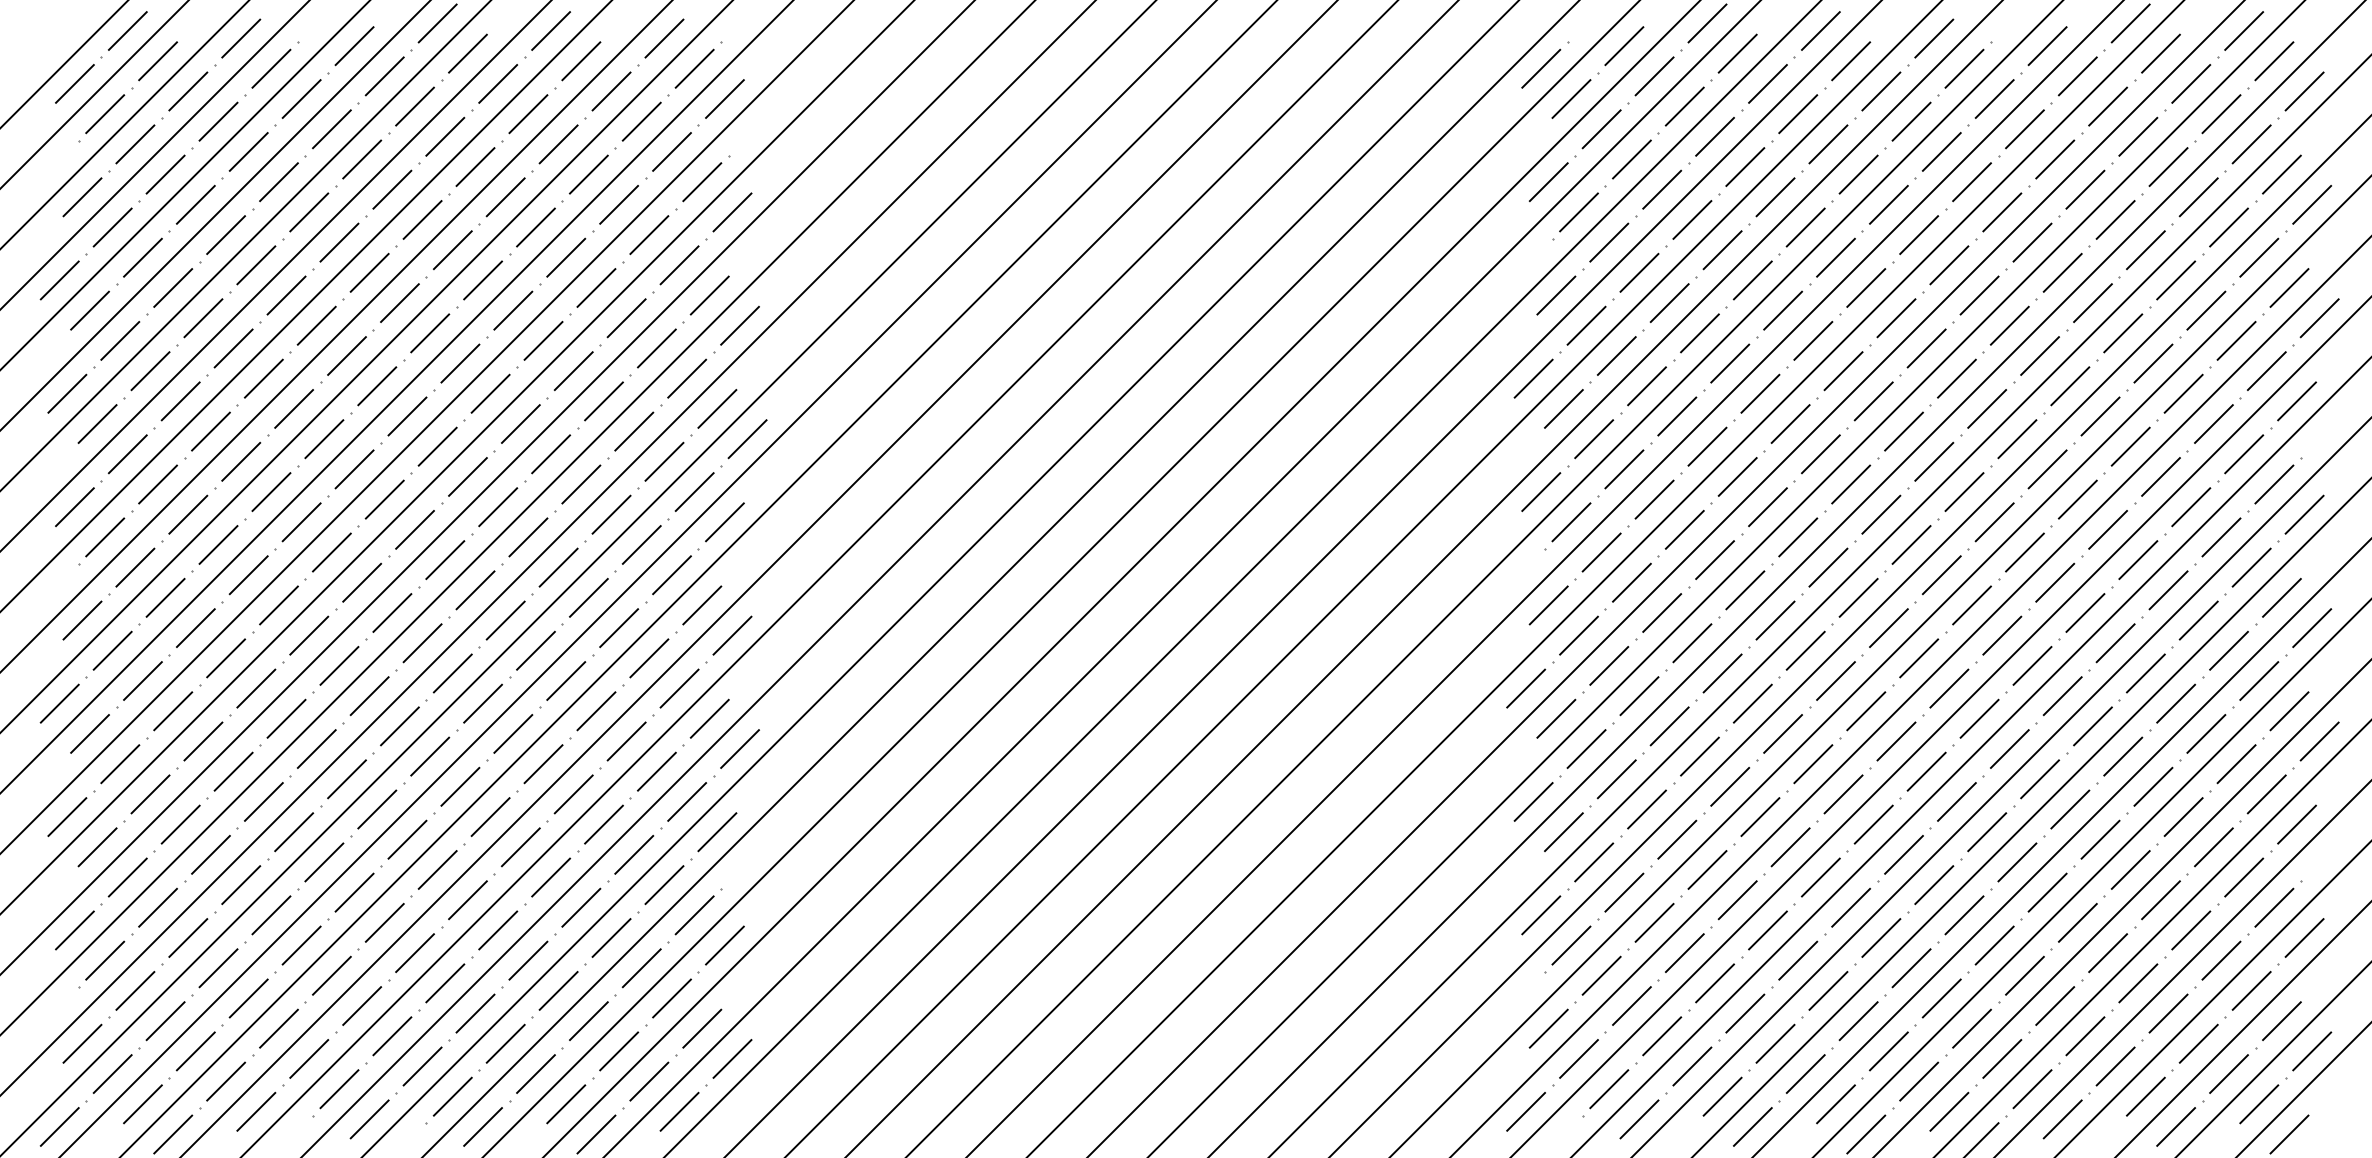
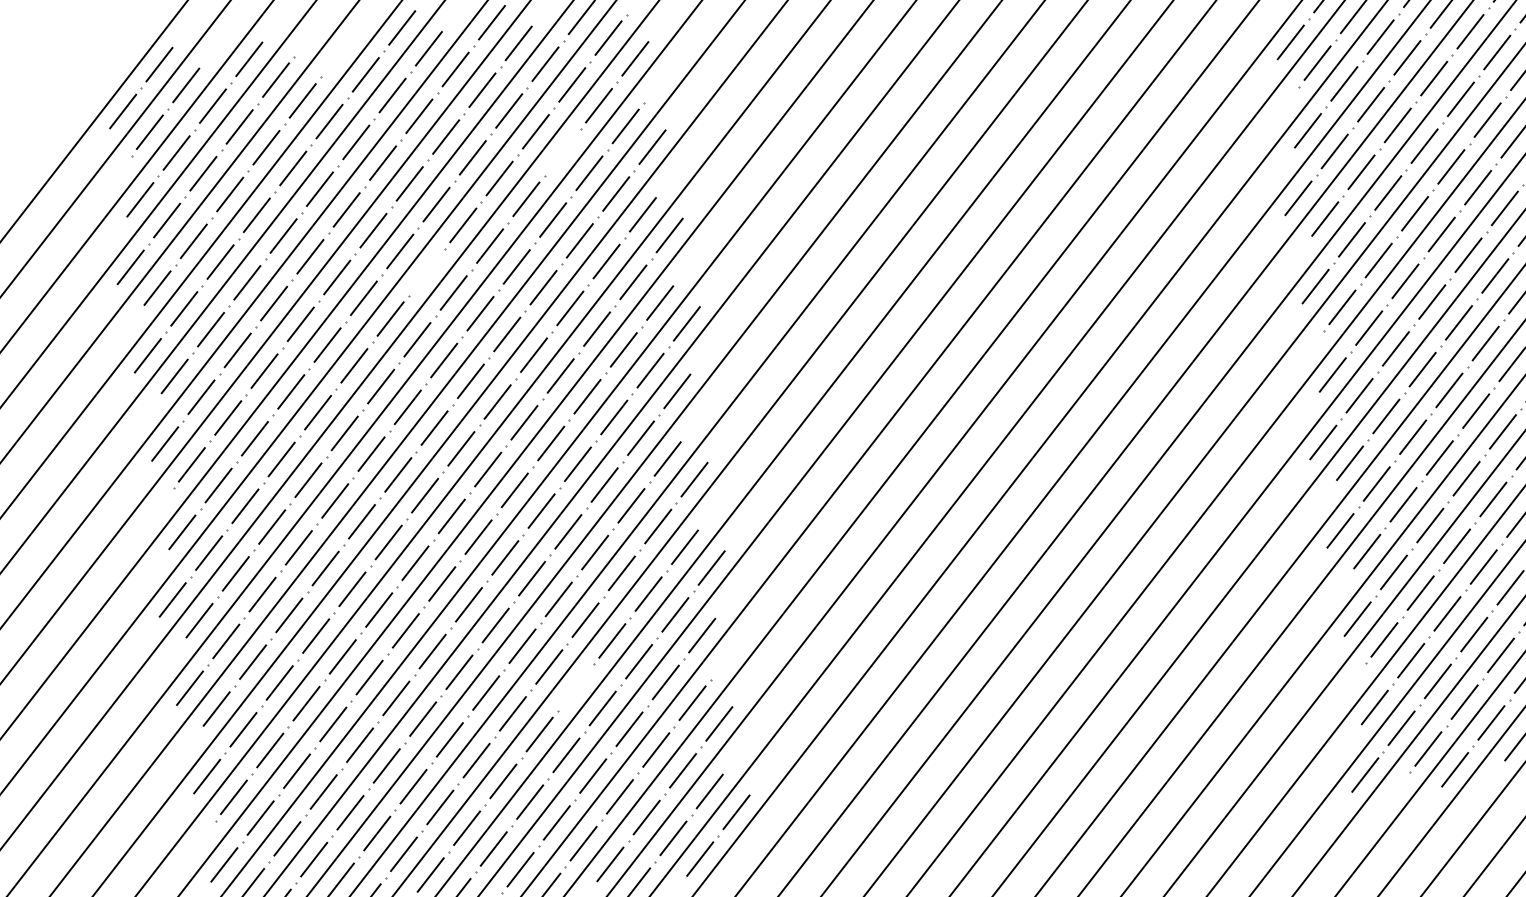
line: (354, 46) -> (339, 54), removed
line: (619, 204) -> (562, 152), removed
line: (430, 333) -> (427, 272), removed
line: (551, 877) -> (576, 687), removed

